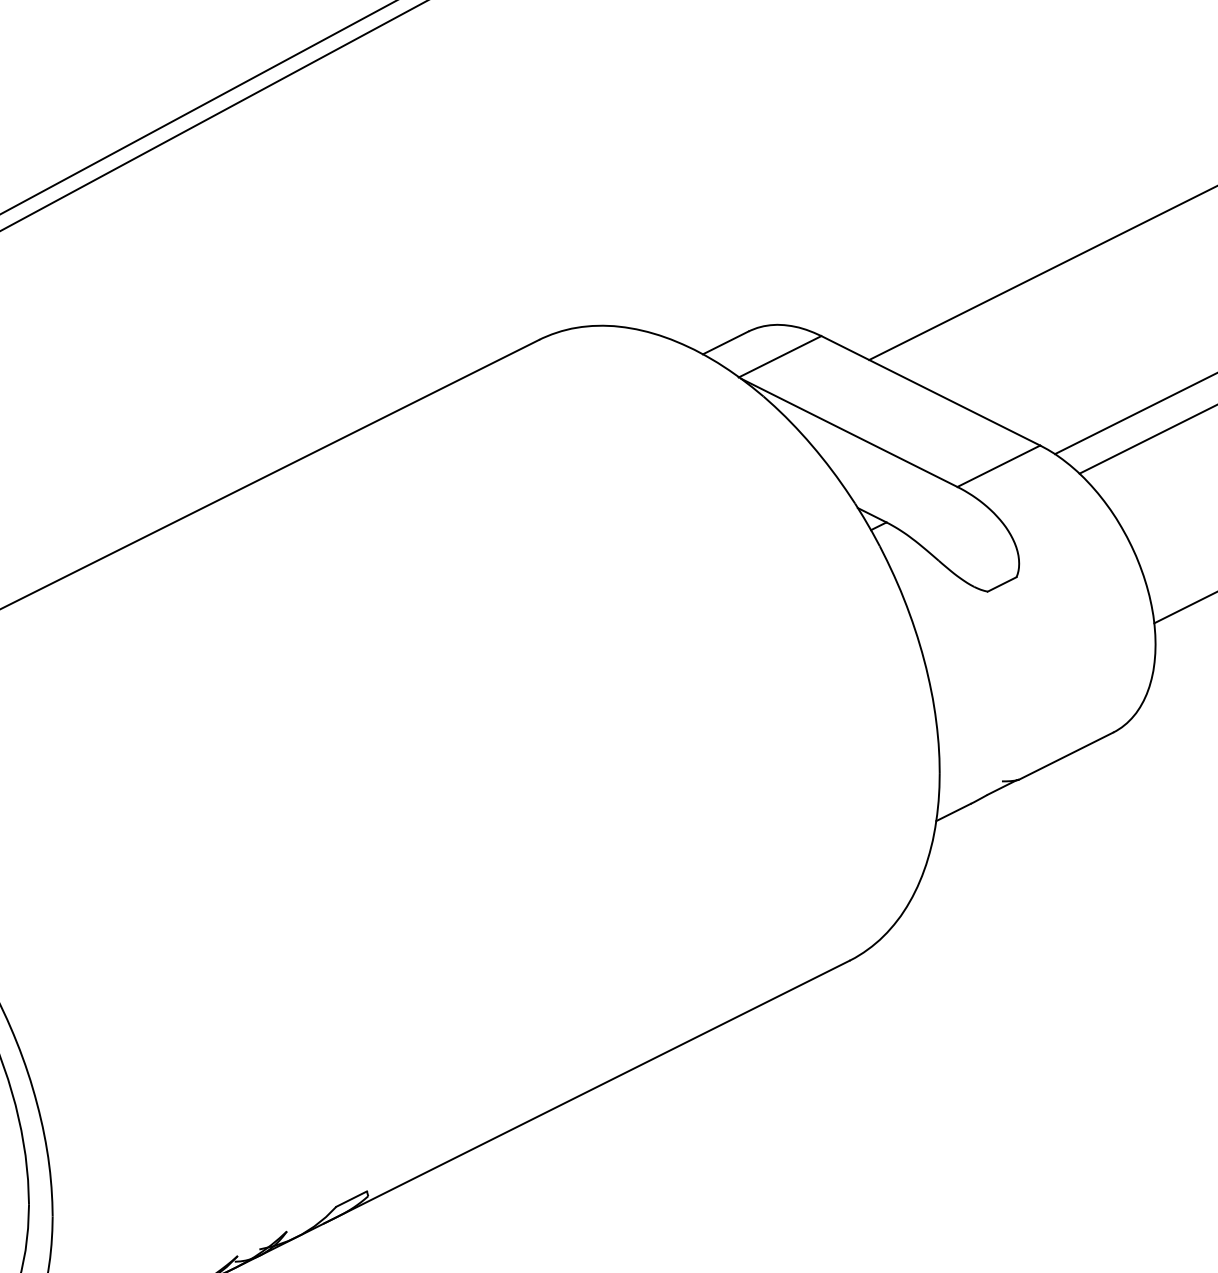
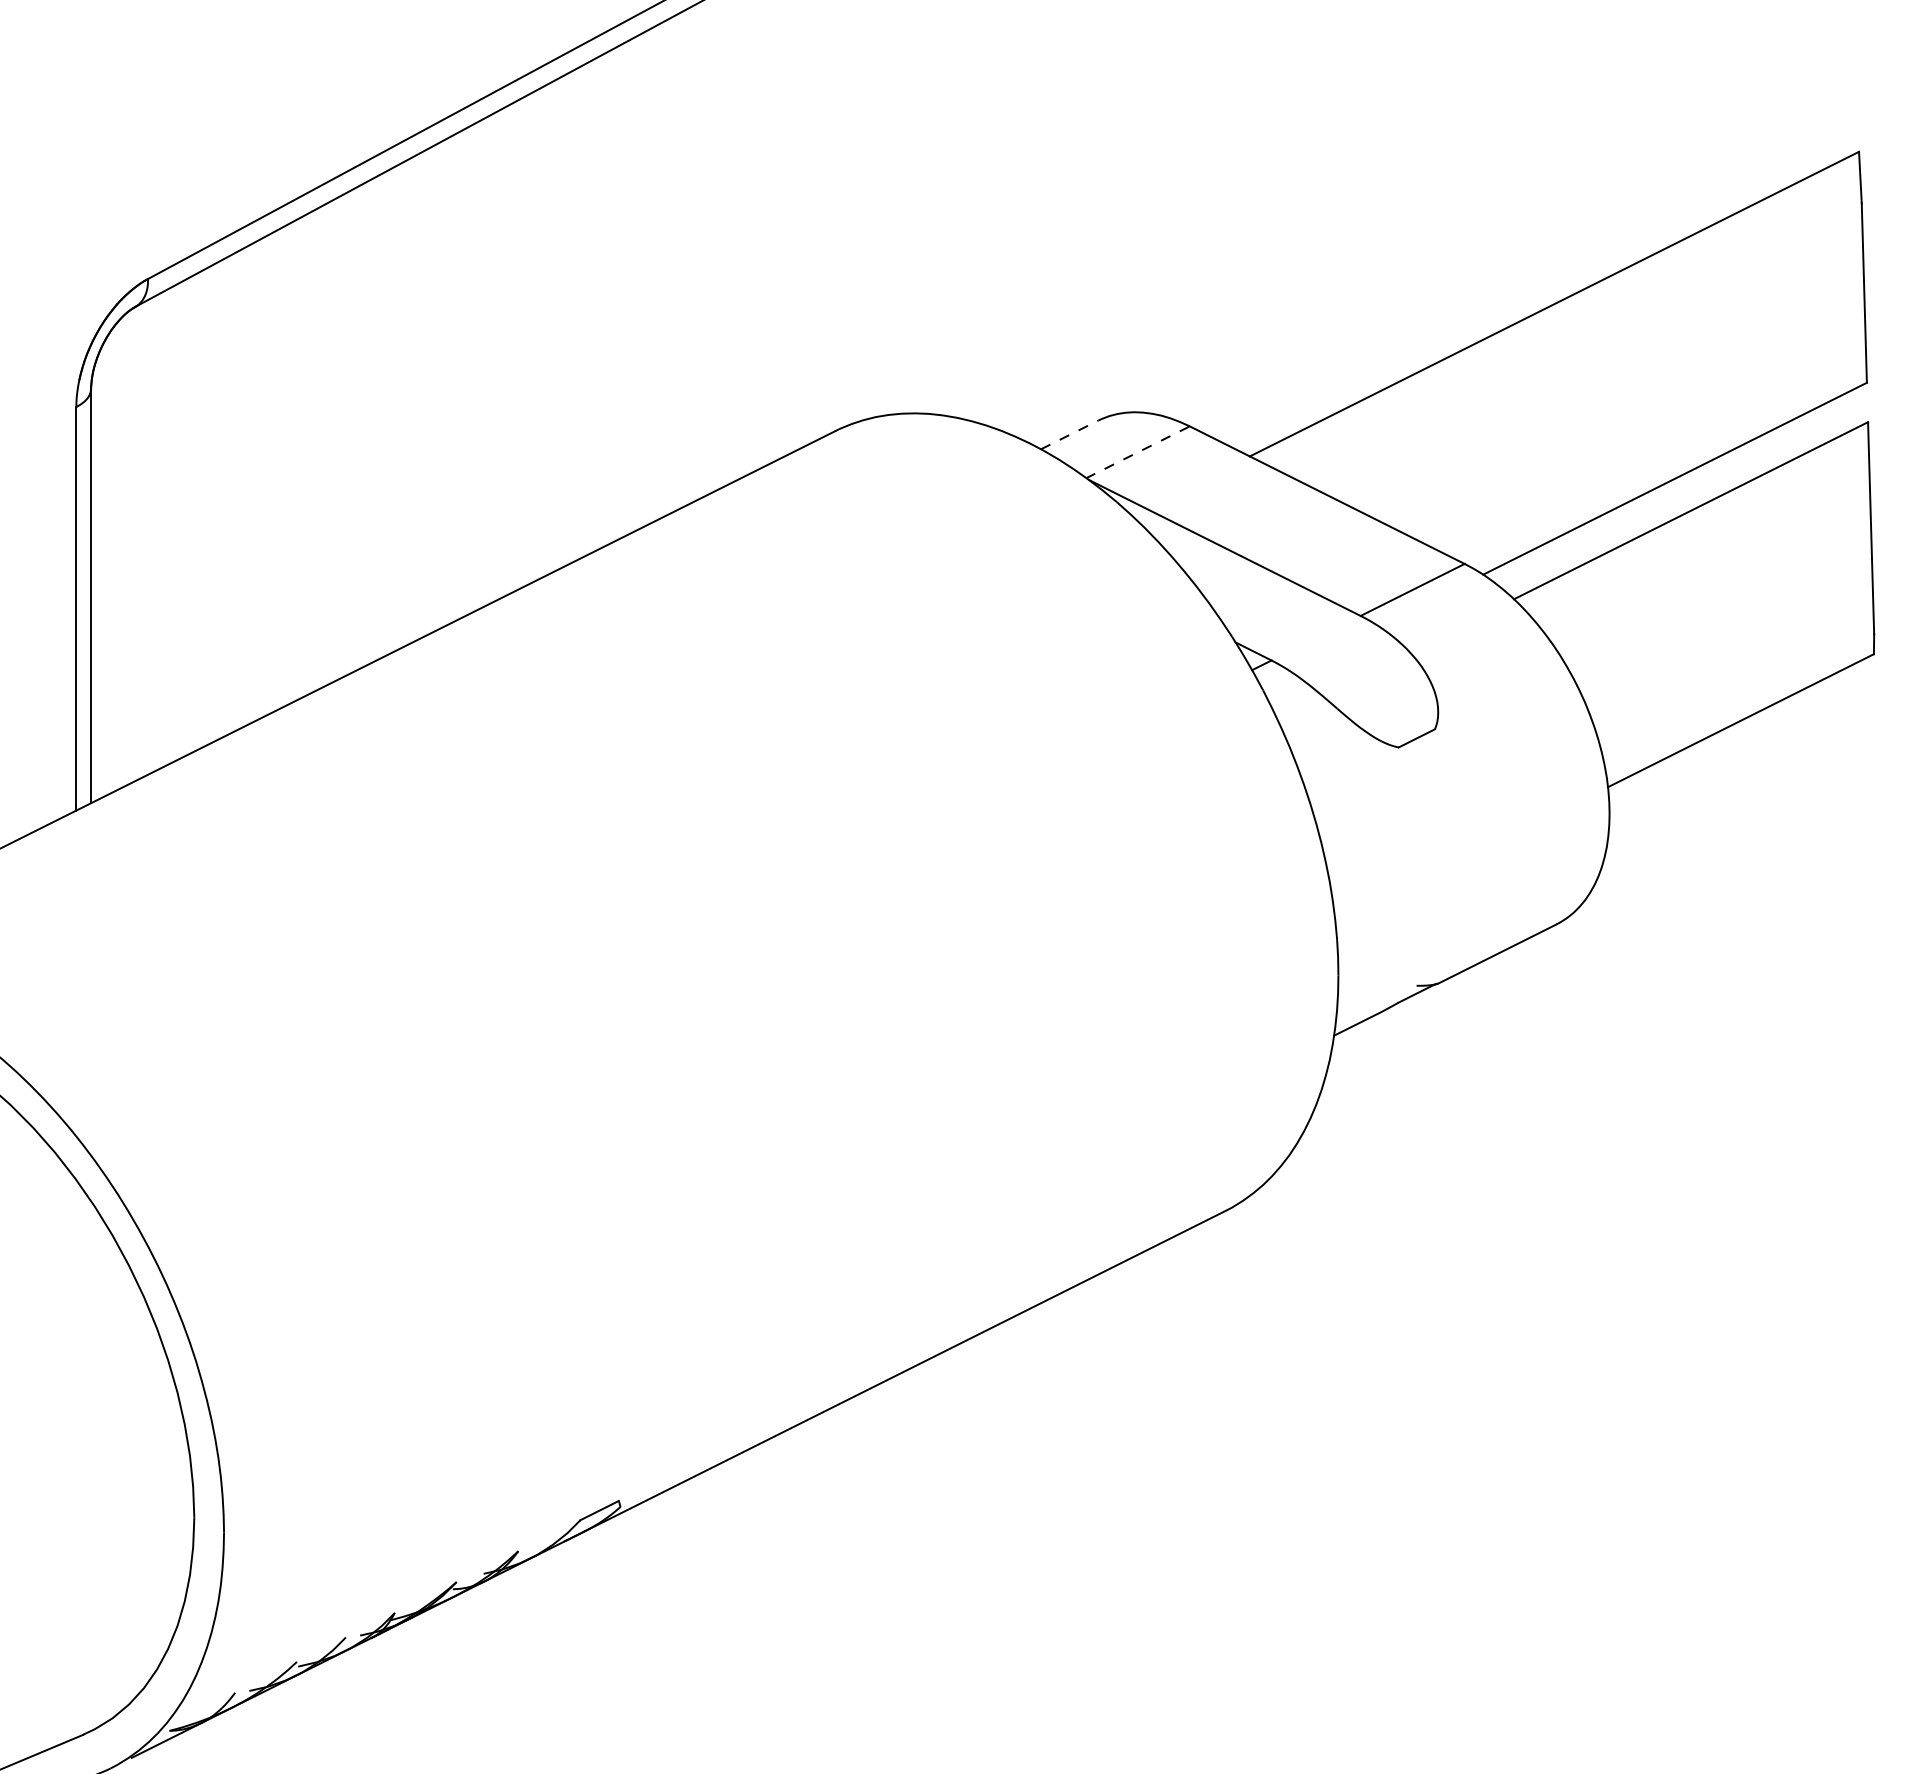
line: (726, 342) -> (1070, 434), solid -> dashed
line: (780, 356) -> (1138, 452), solid -> dashed

